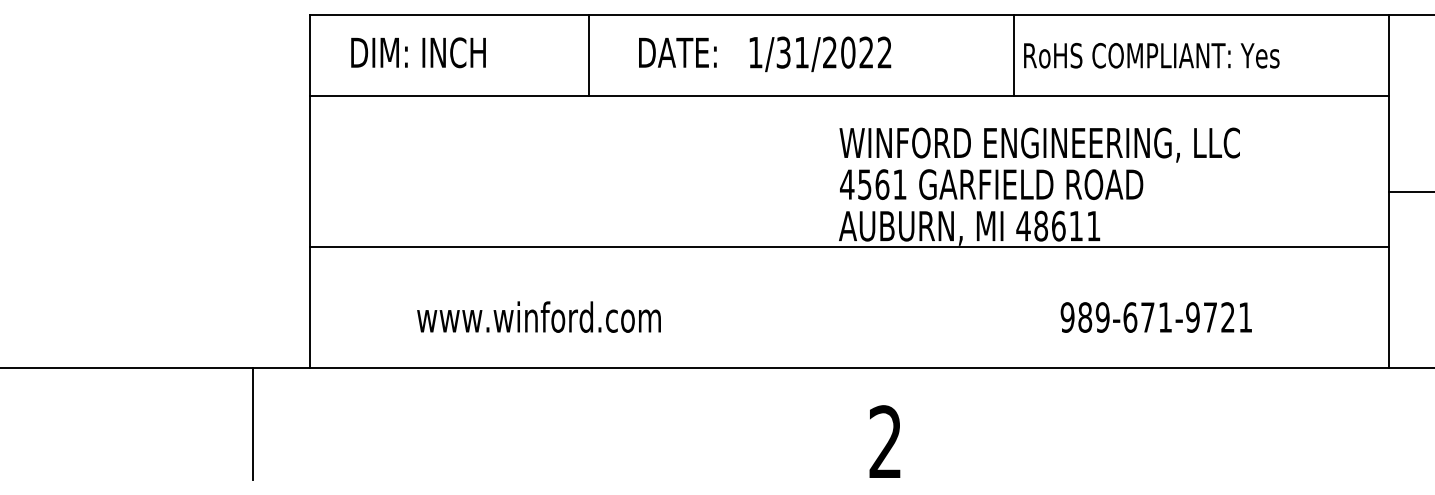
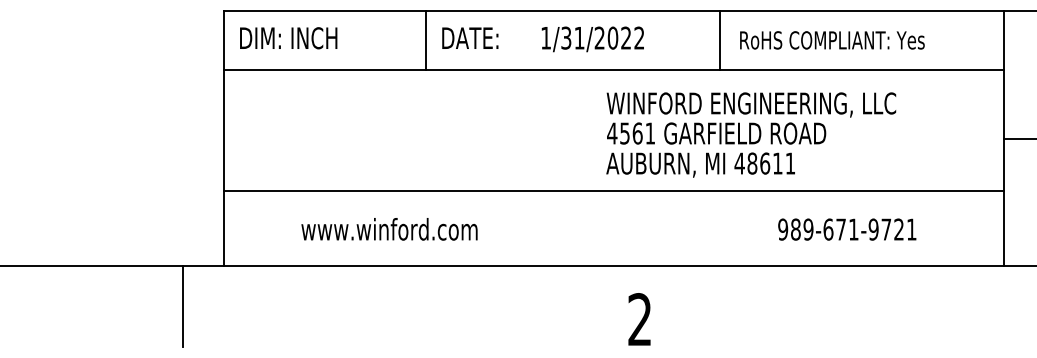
text: (418, 52) -> (288, 38), moved
text: (677, 52) -> (470, 38), moved
line: (1014, 55) -> (720, 40), moved
line: (849, 246) -> (613, 191), moved
text: (1155, 317) -> (846, 229), moved

